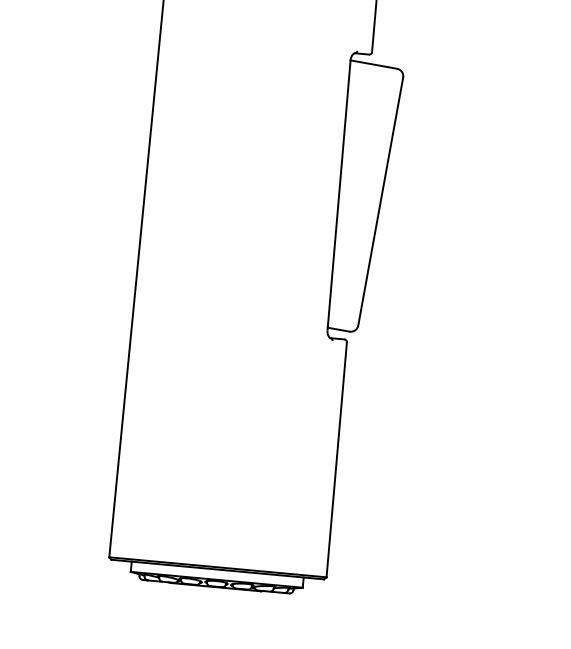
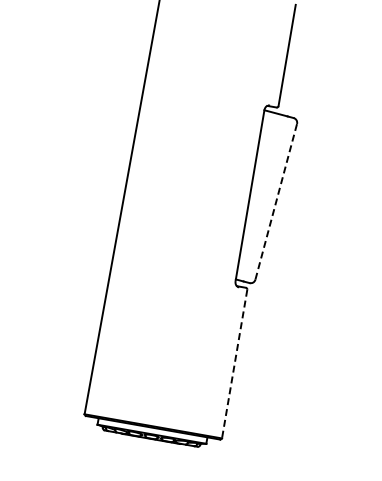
line: (381, 201) -> (276, 201), solid -> dashed
line: (336, 460) -> (234, 364), solid -> dashed

